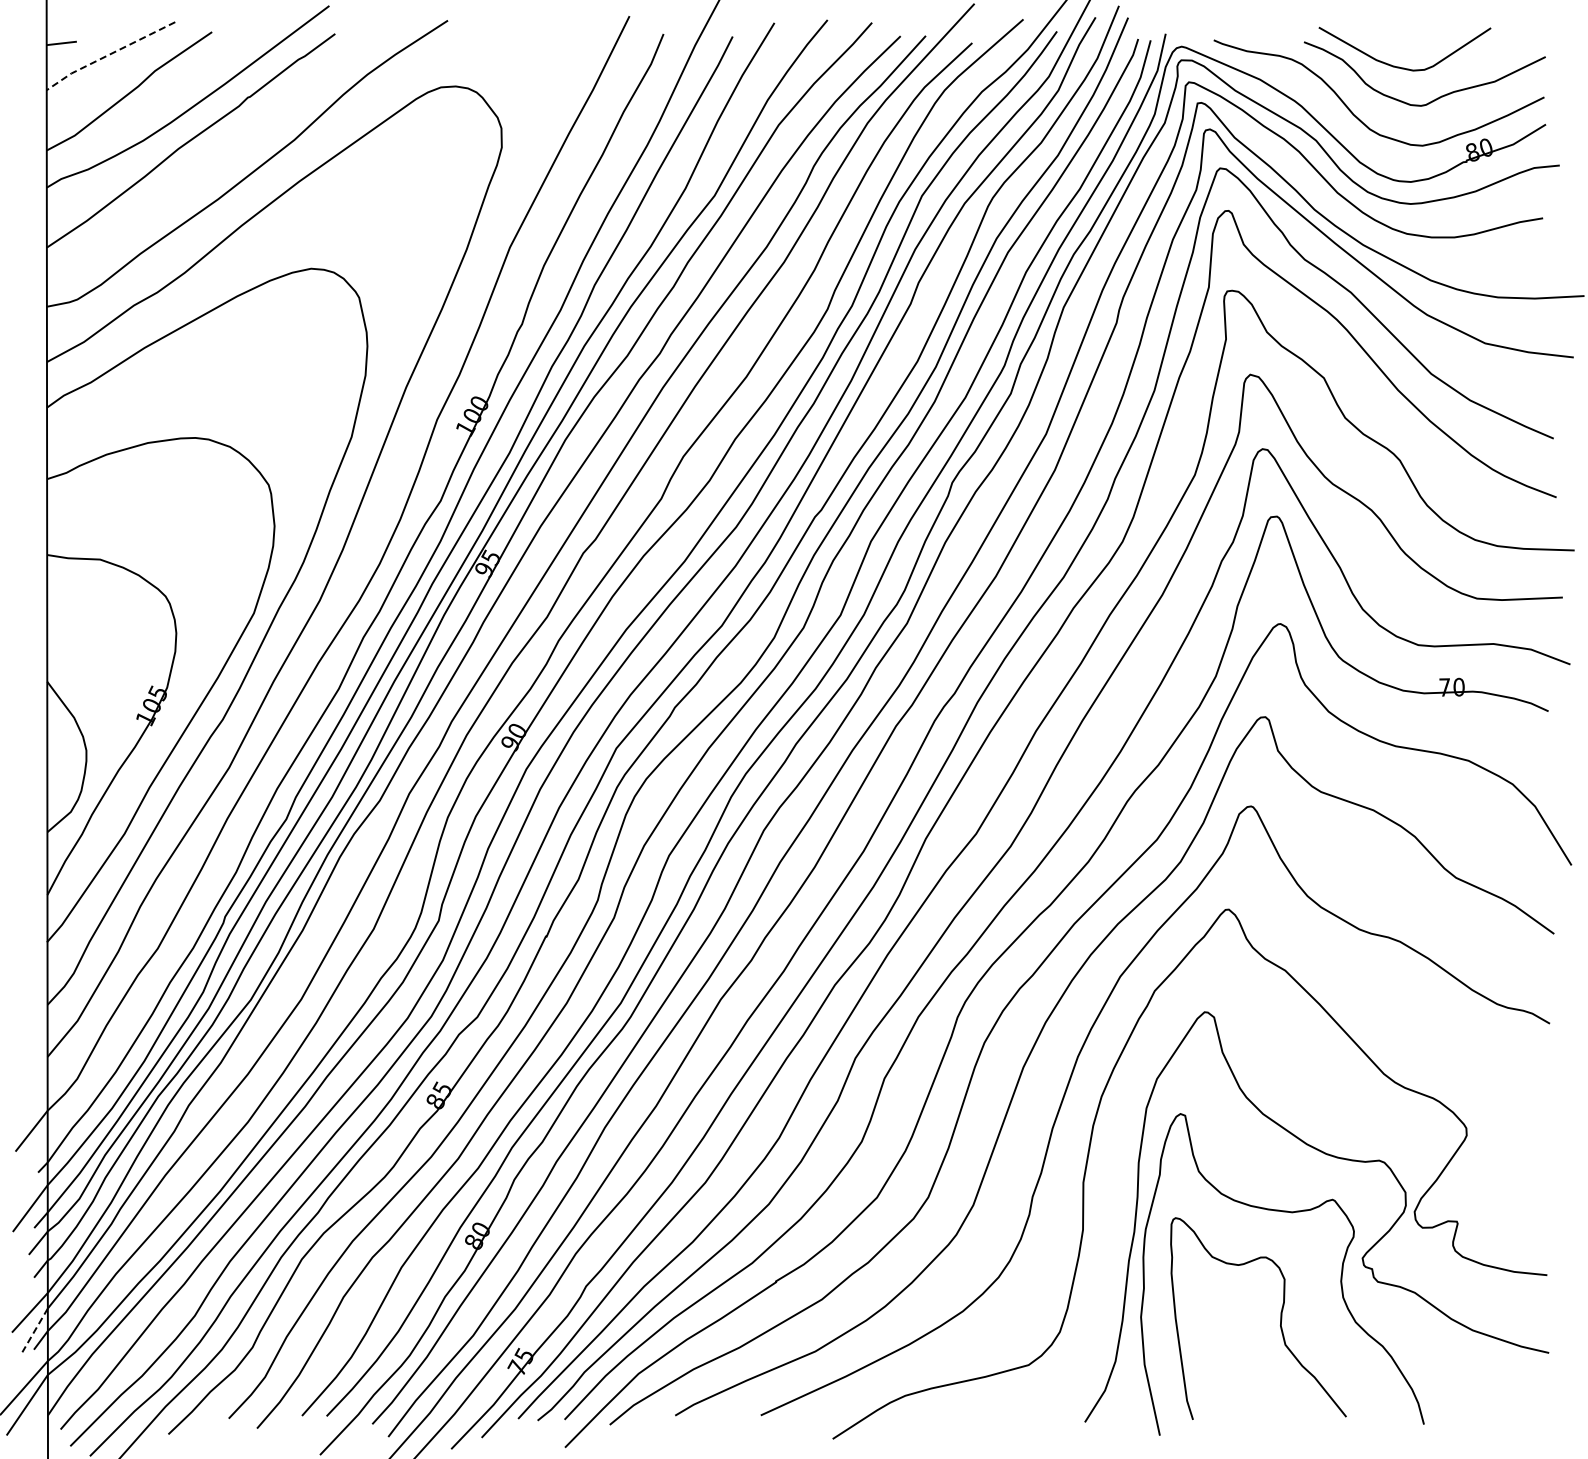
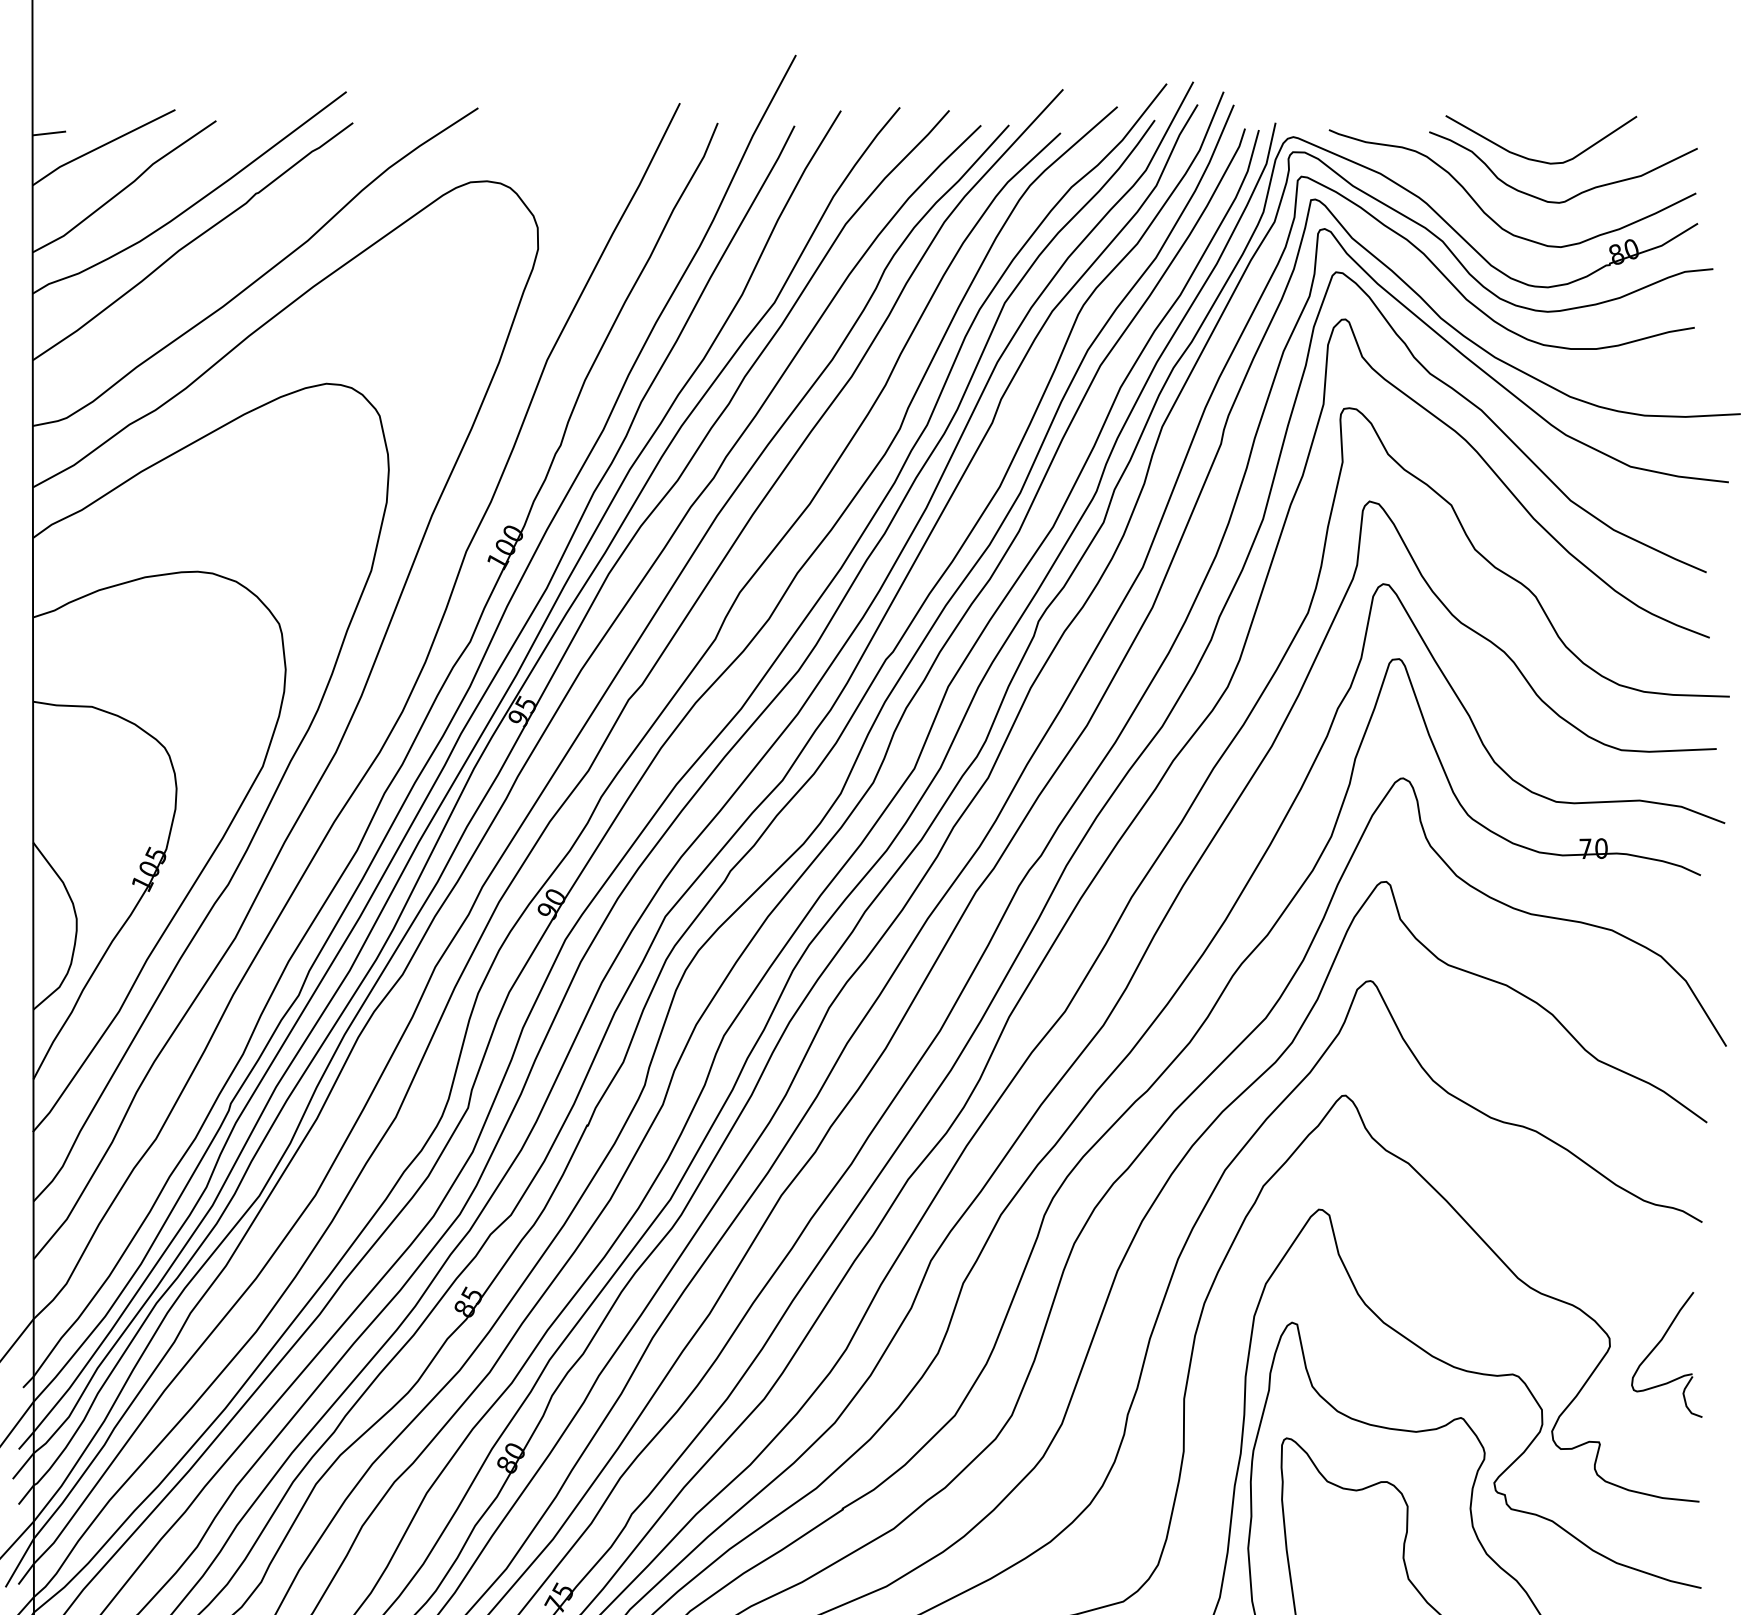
line: (108, 54) -> (101, 145), dashed -> solid
part: (1510, 1134) -> (1658, 1345), added
line: (34, 1330) -> (19, 1563), dashed -> solid

